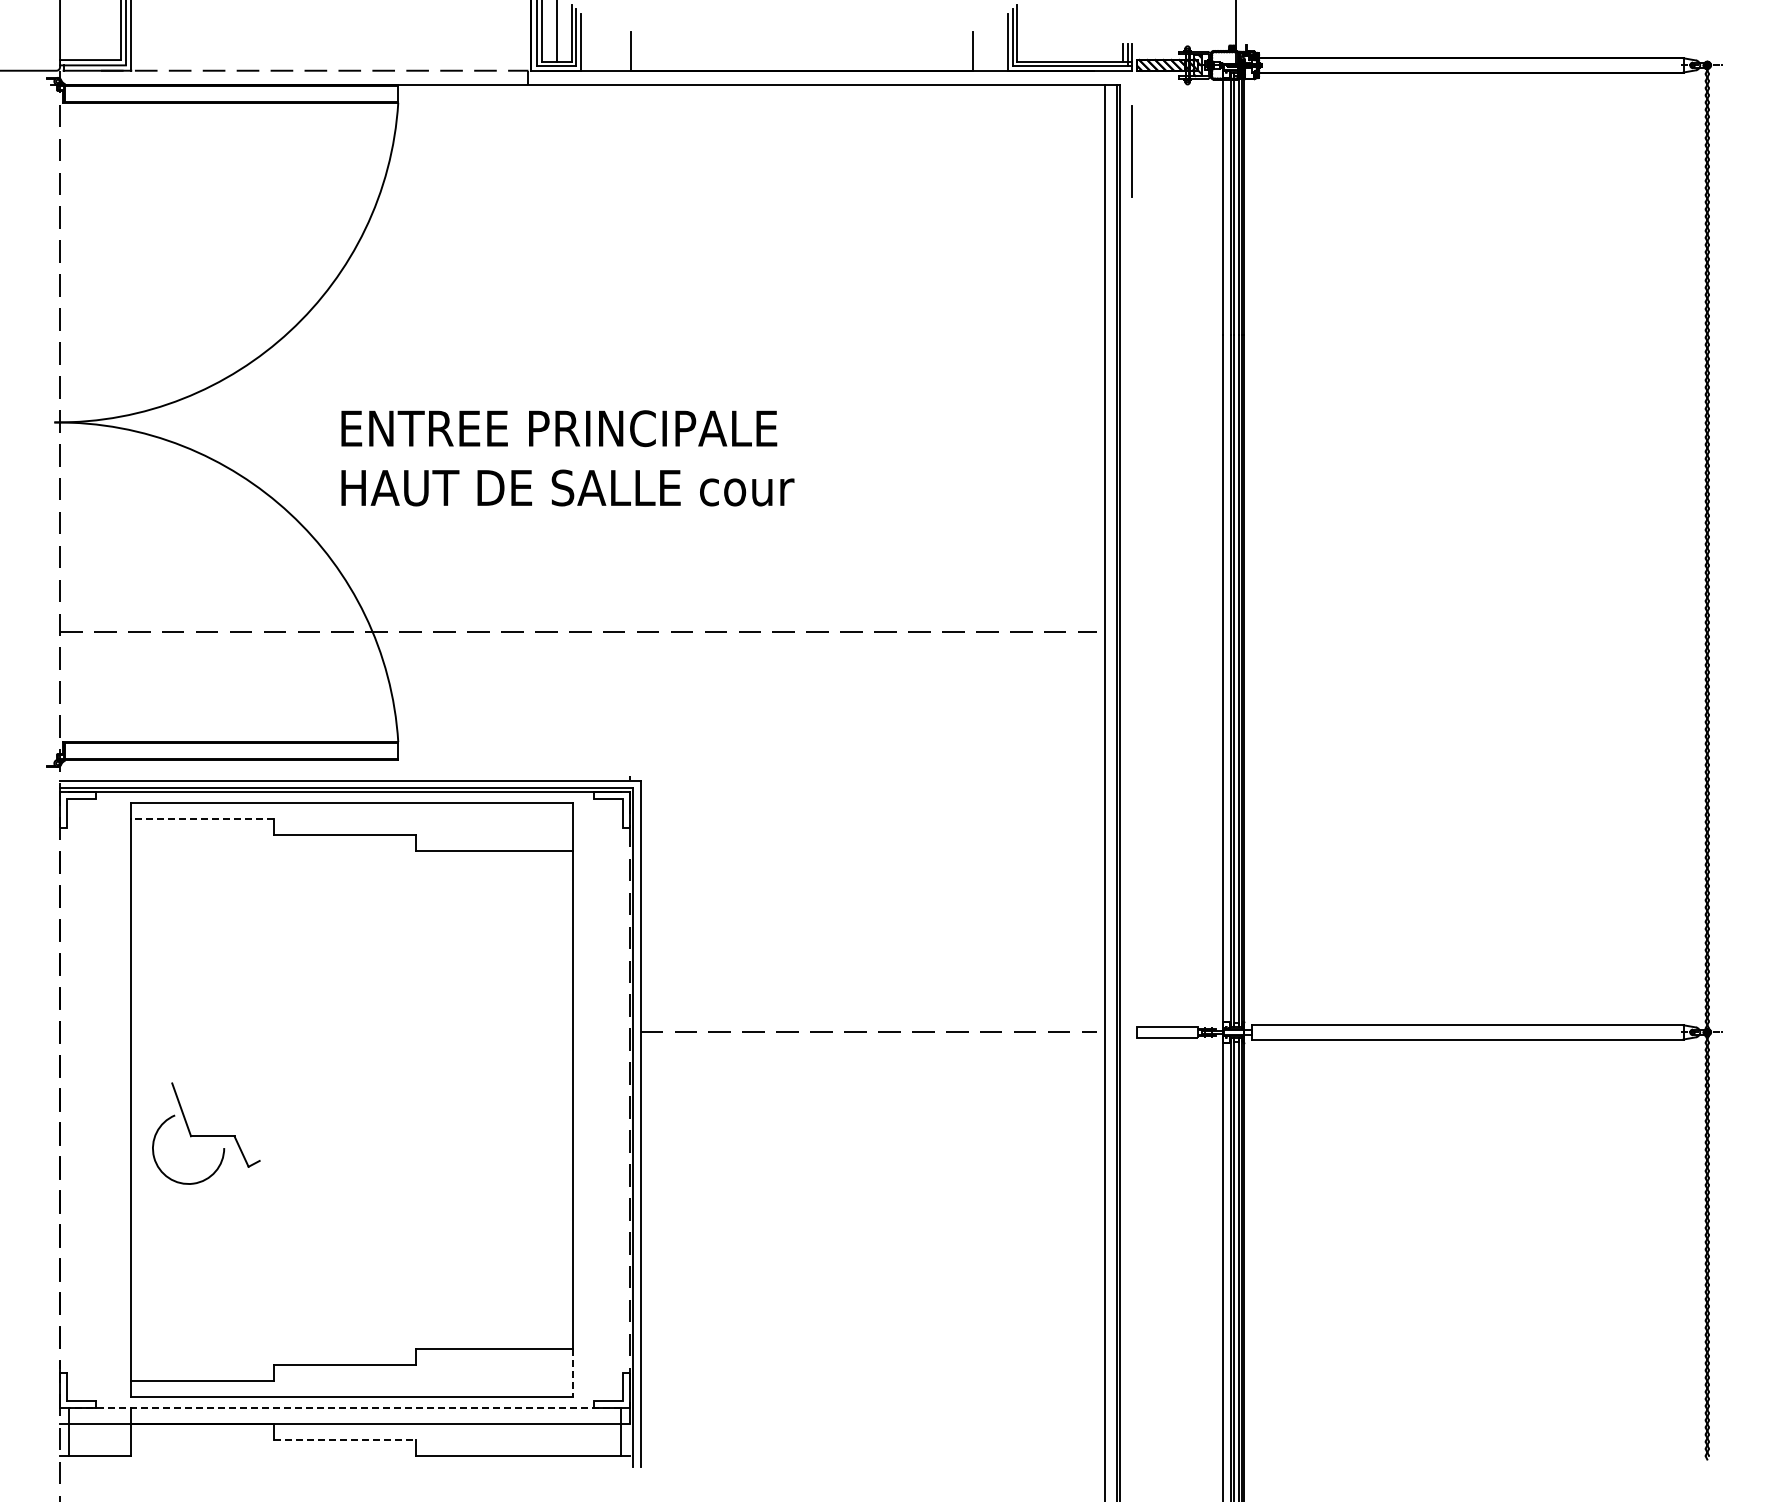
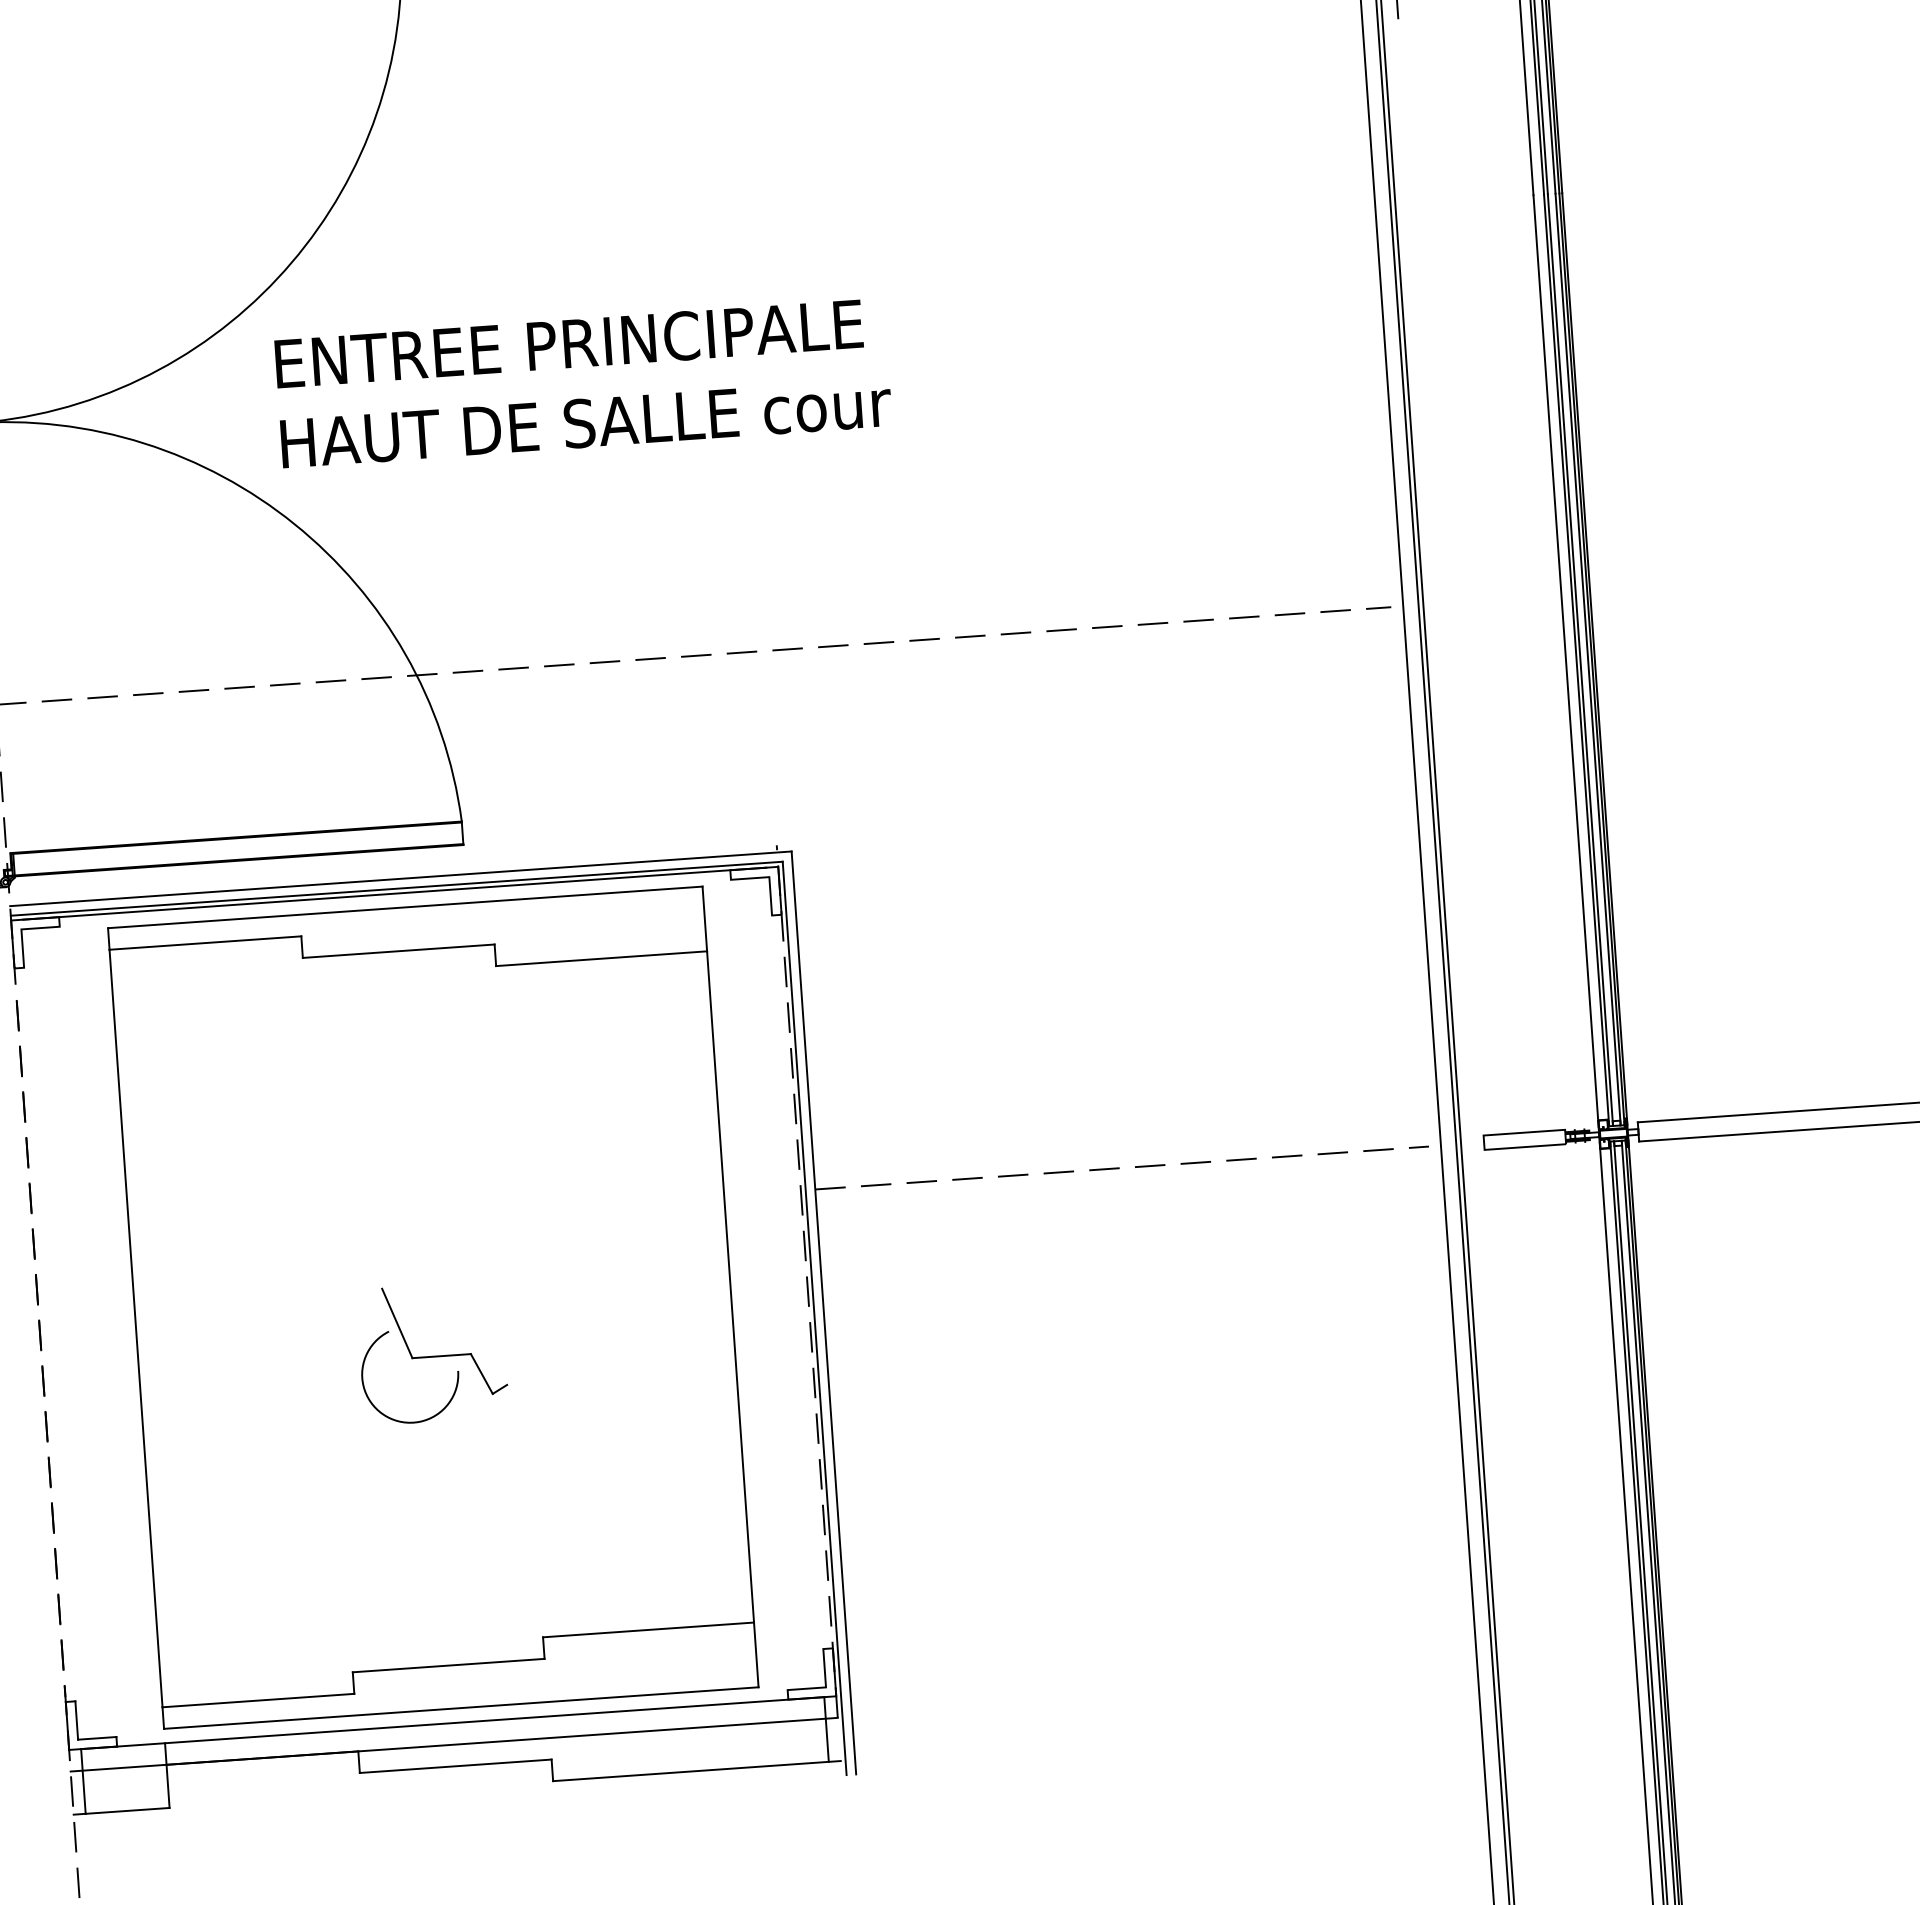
text: (567, 458) -> (582, 383), moved
line: (202, 818) -> (205, 942), dashed -> solid
part: (206, 1133) -> (432, 1352), moved
line: (572, 1373) -> (755, 1655), dashed -> solid
line: (344, 1408) -> (452, 1723), dashed -> solid
line: (345, 1440) -> (456, 1766), dashed -> solid

